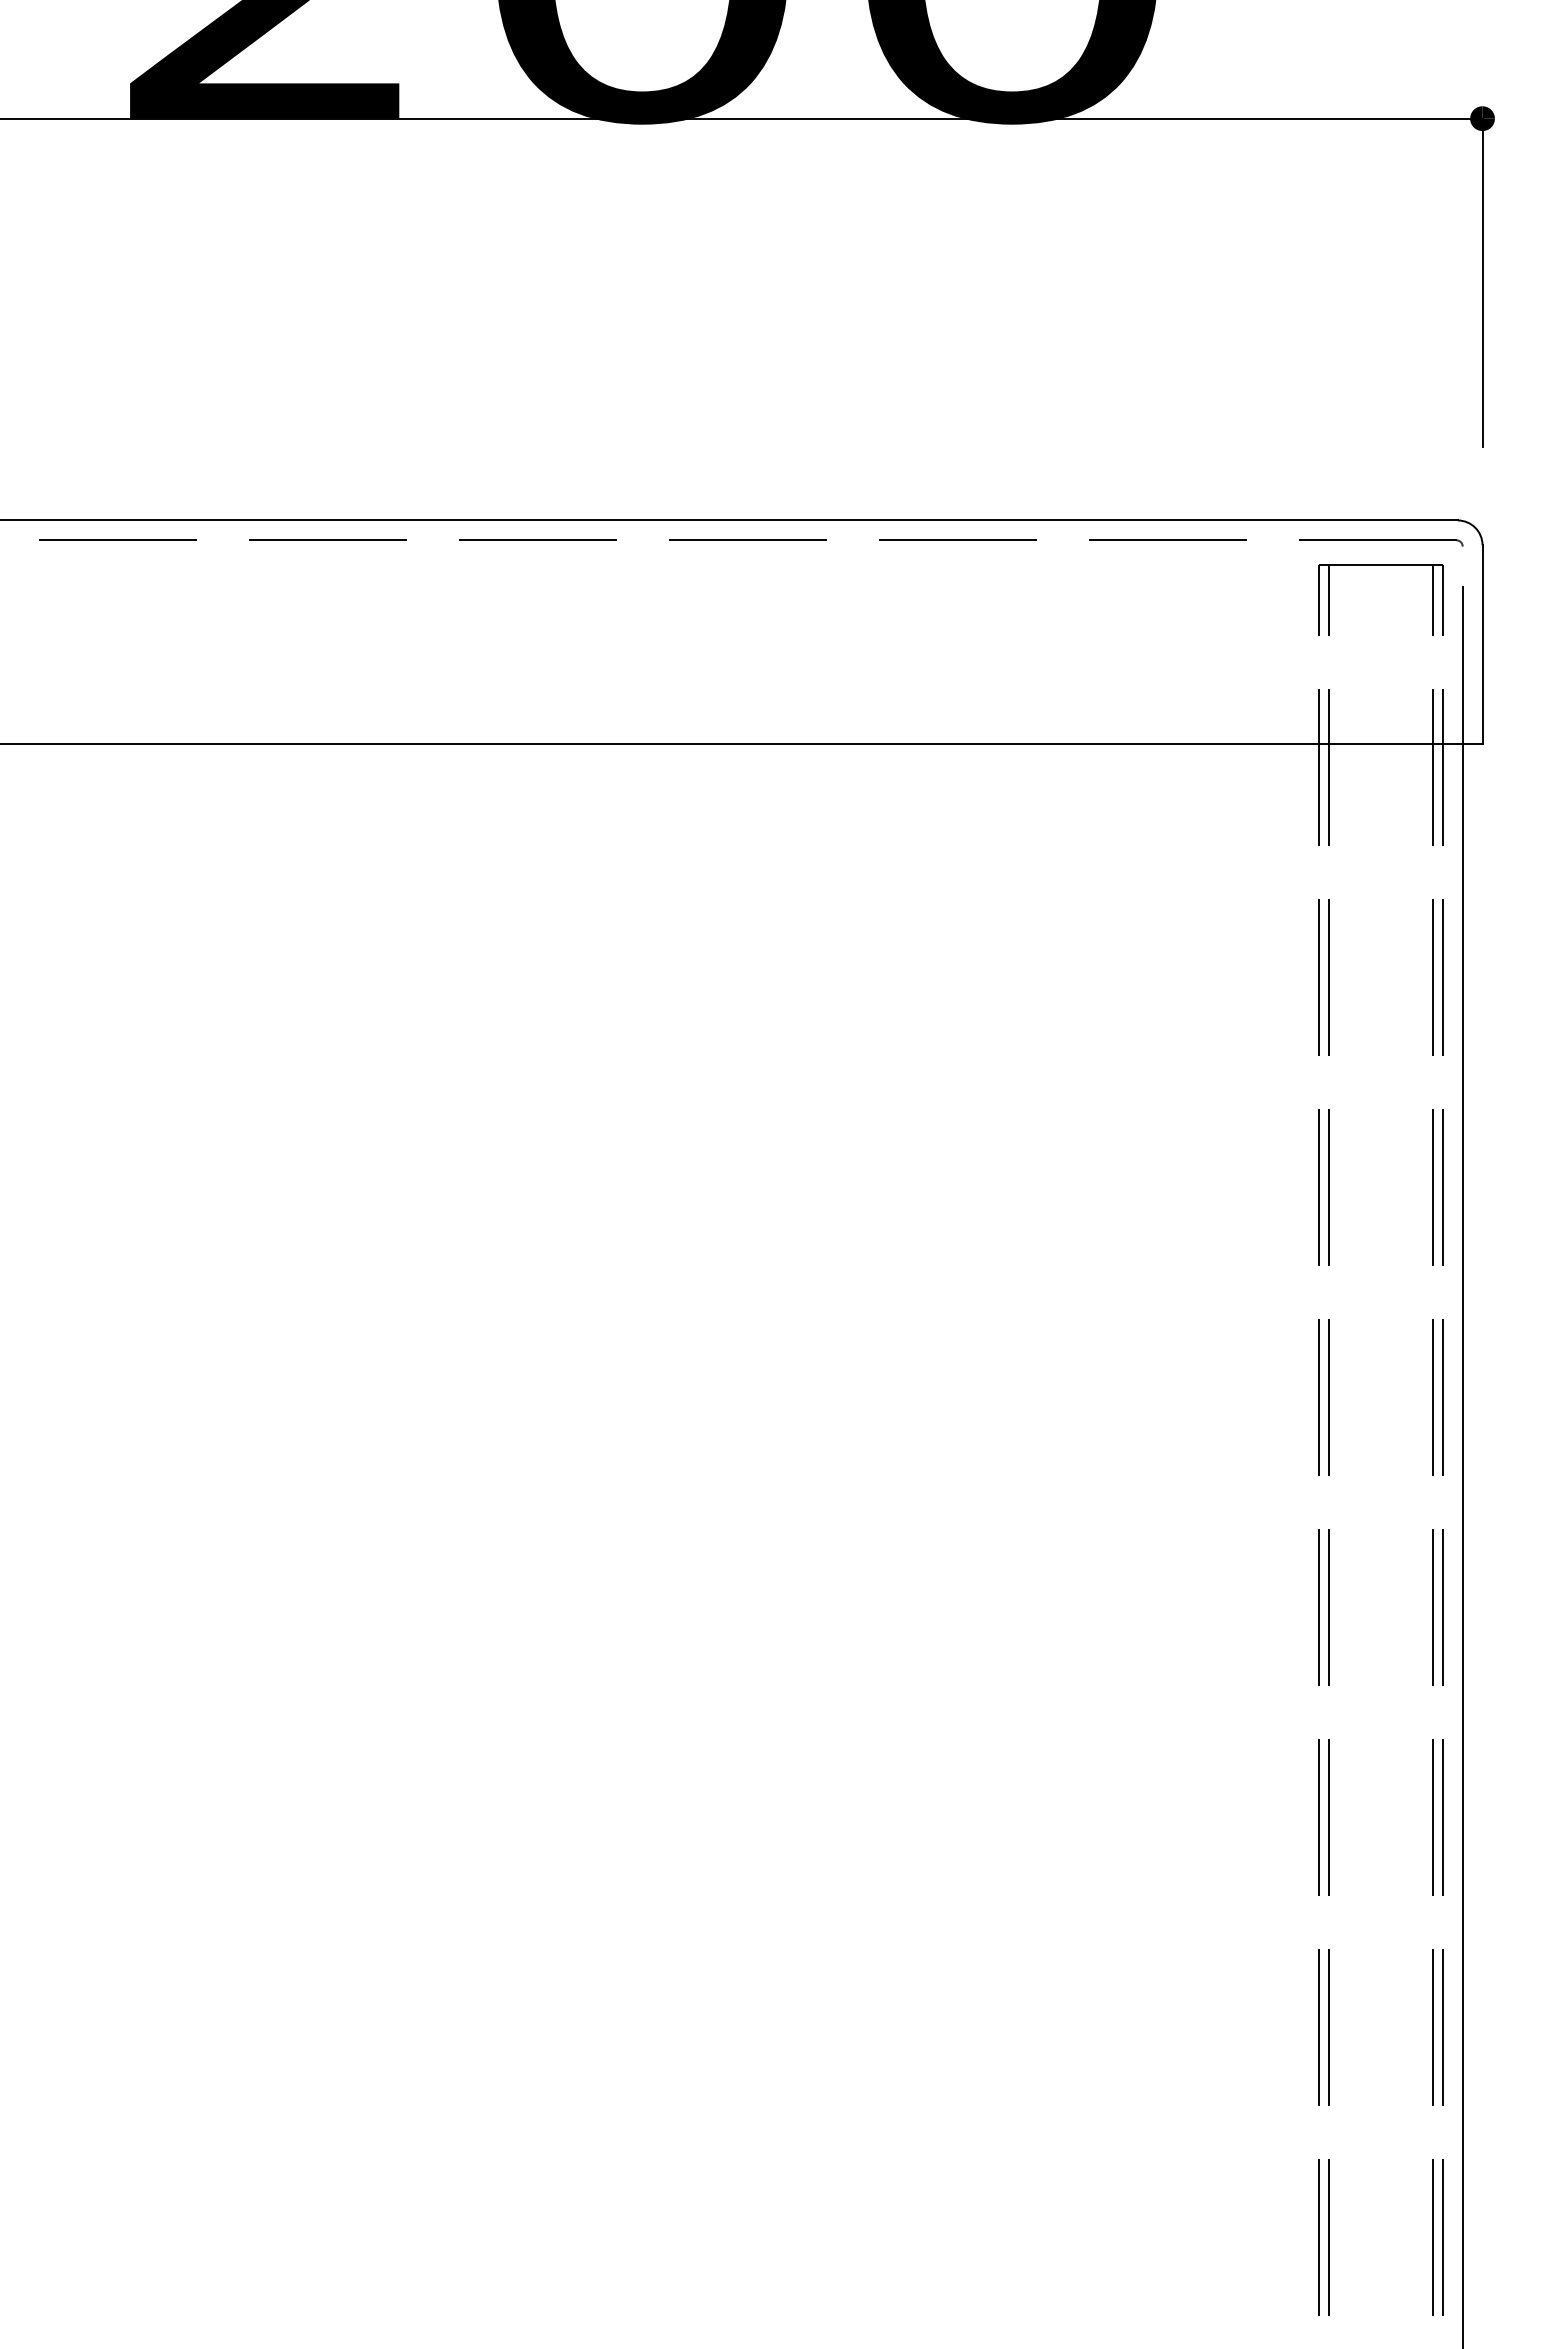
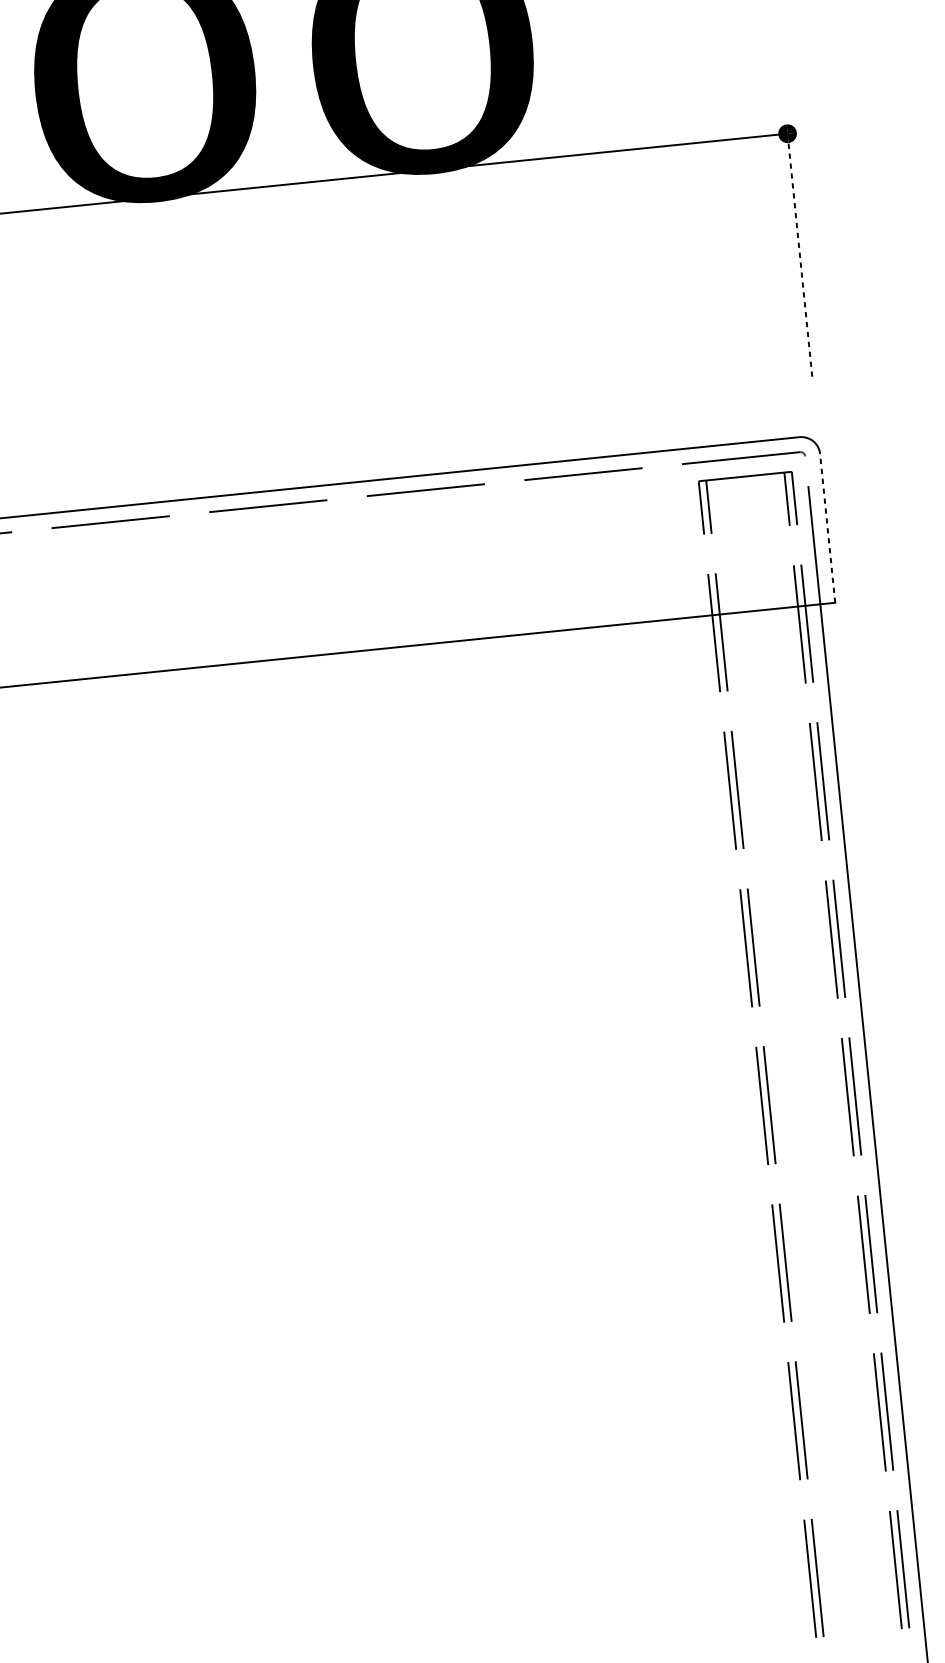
line: (1482, 283) -> (800, 257), solid -> dashed
line: (1482, 643) -> (827, 527), solid -> dashed

